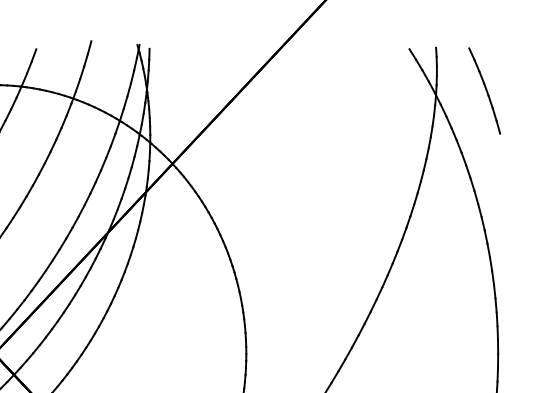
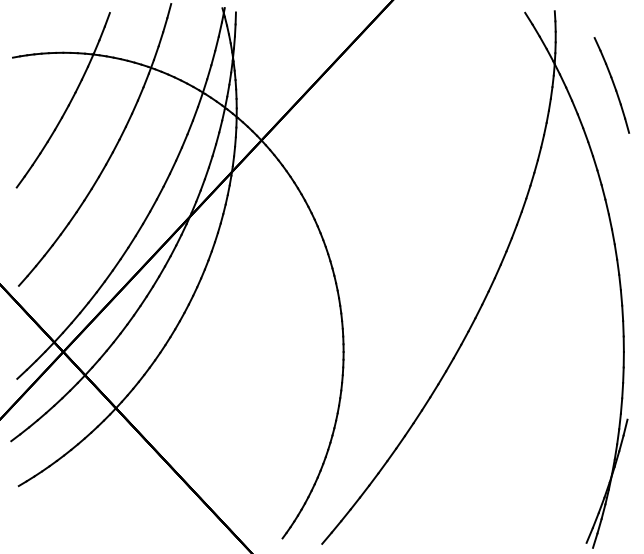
part: (484, 91) -> (611, 85), moved

